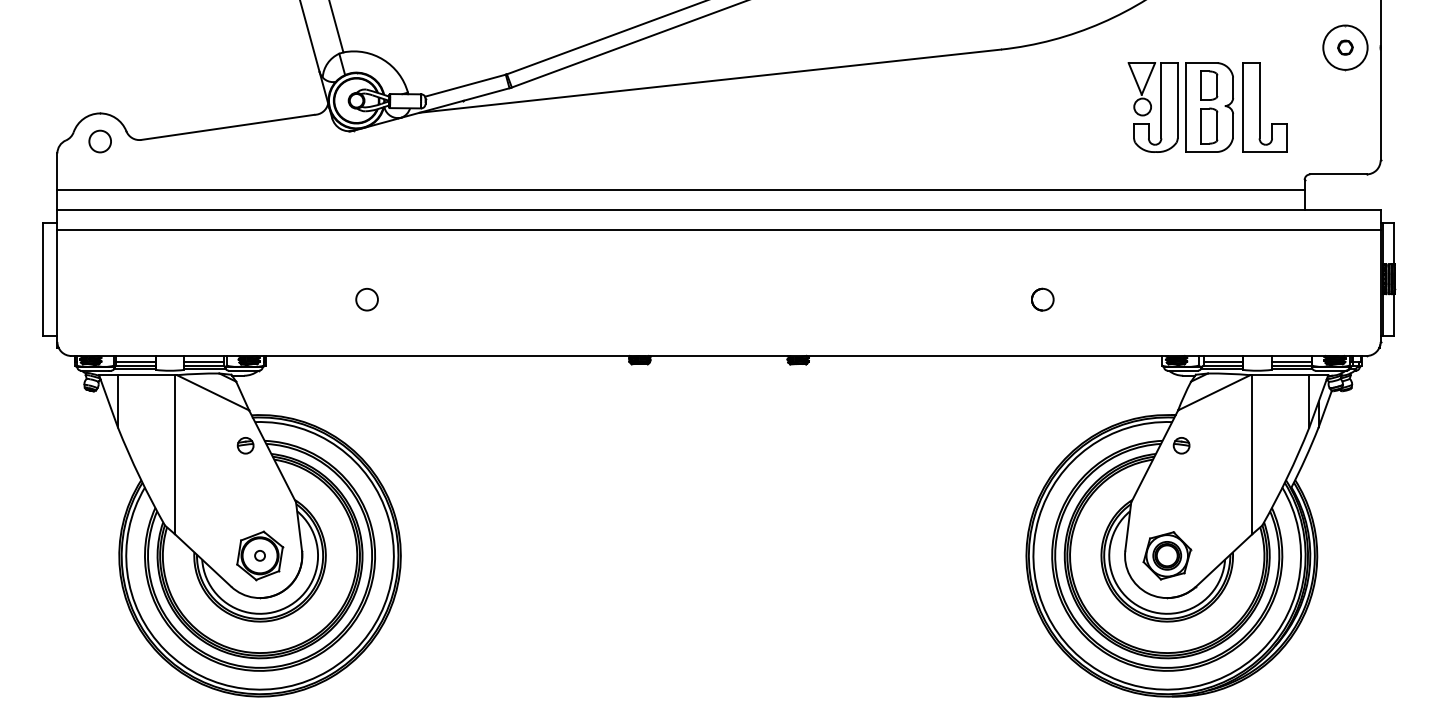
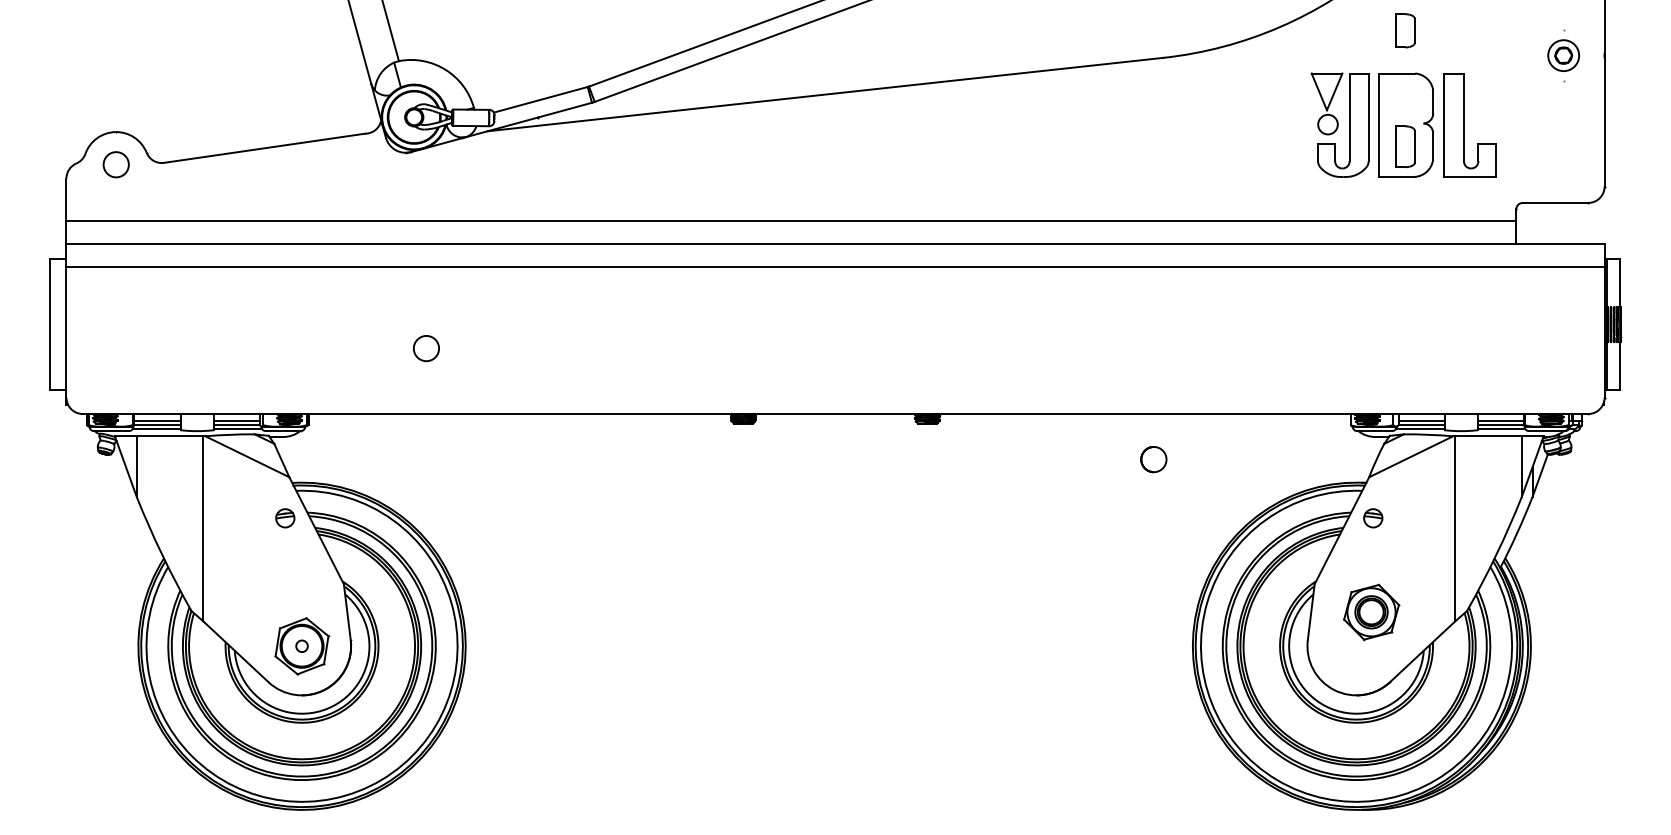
circle: (1345, 47) -> (1563, 55), size x0.6
part: (1209, 85) -> (1405, 30), moved
circle: (1042, 299) -> (1153, 459), moved
part: (1167, 556) -> (1371, 612), moved

